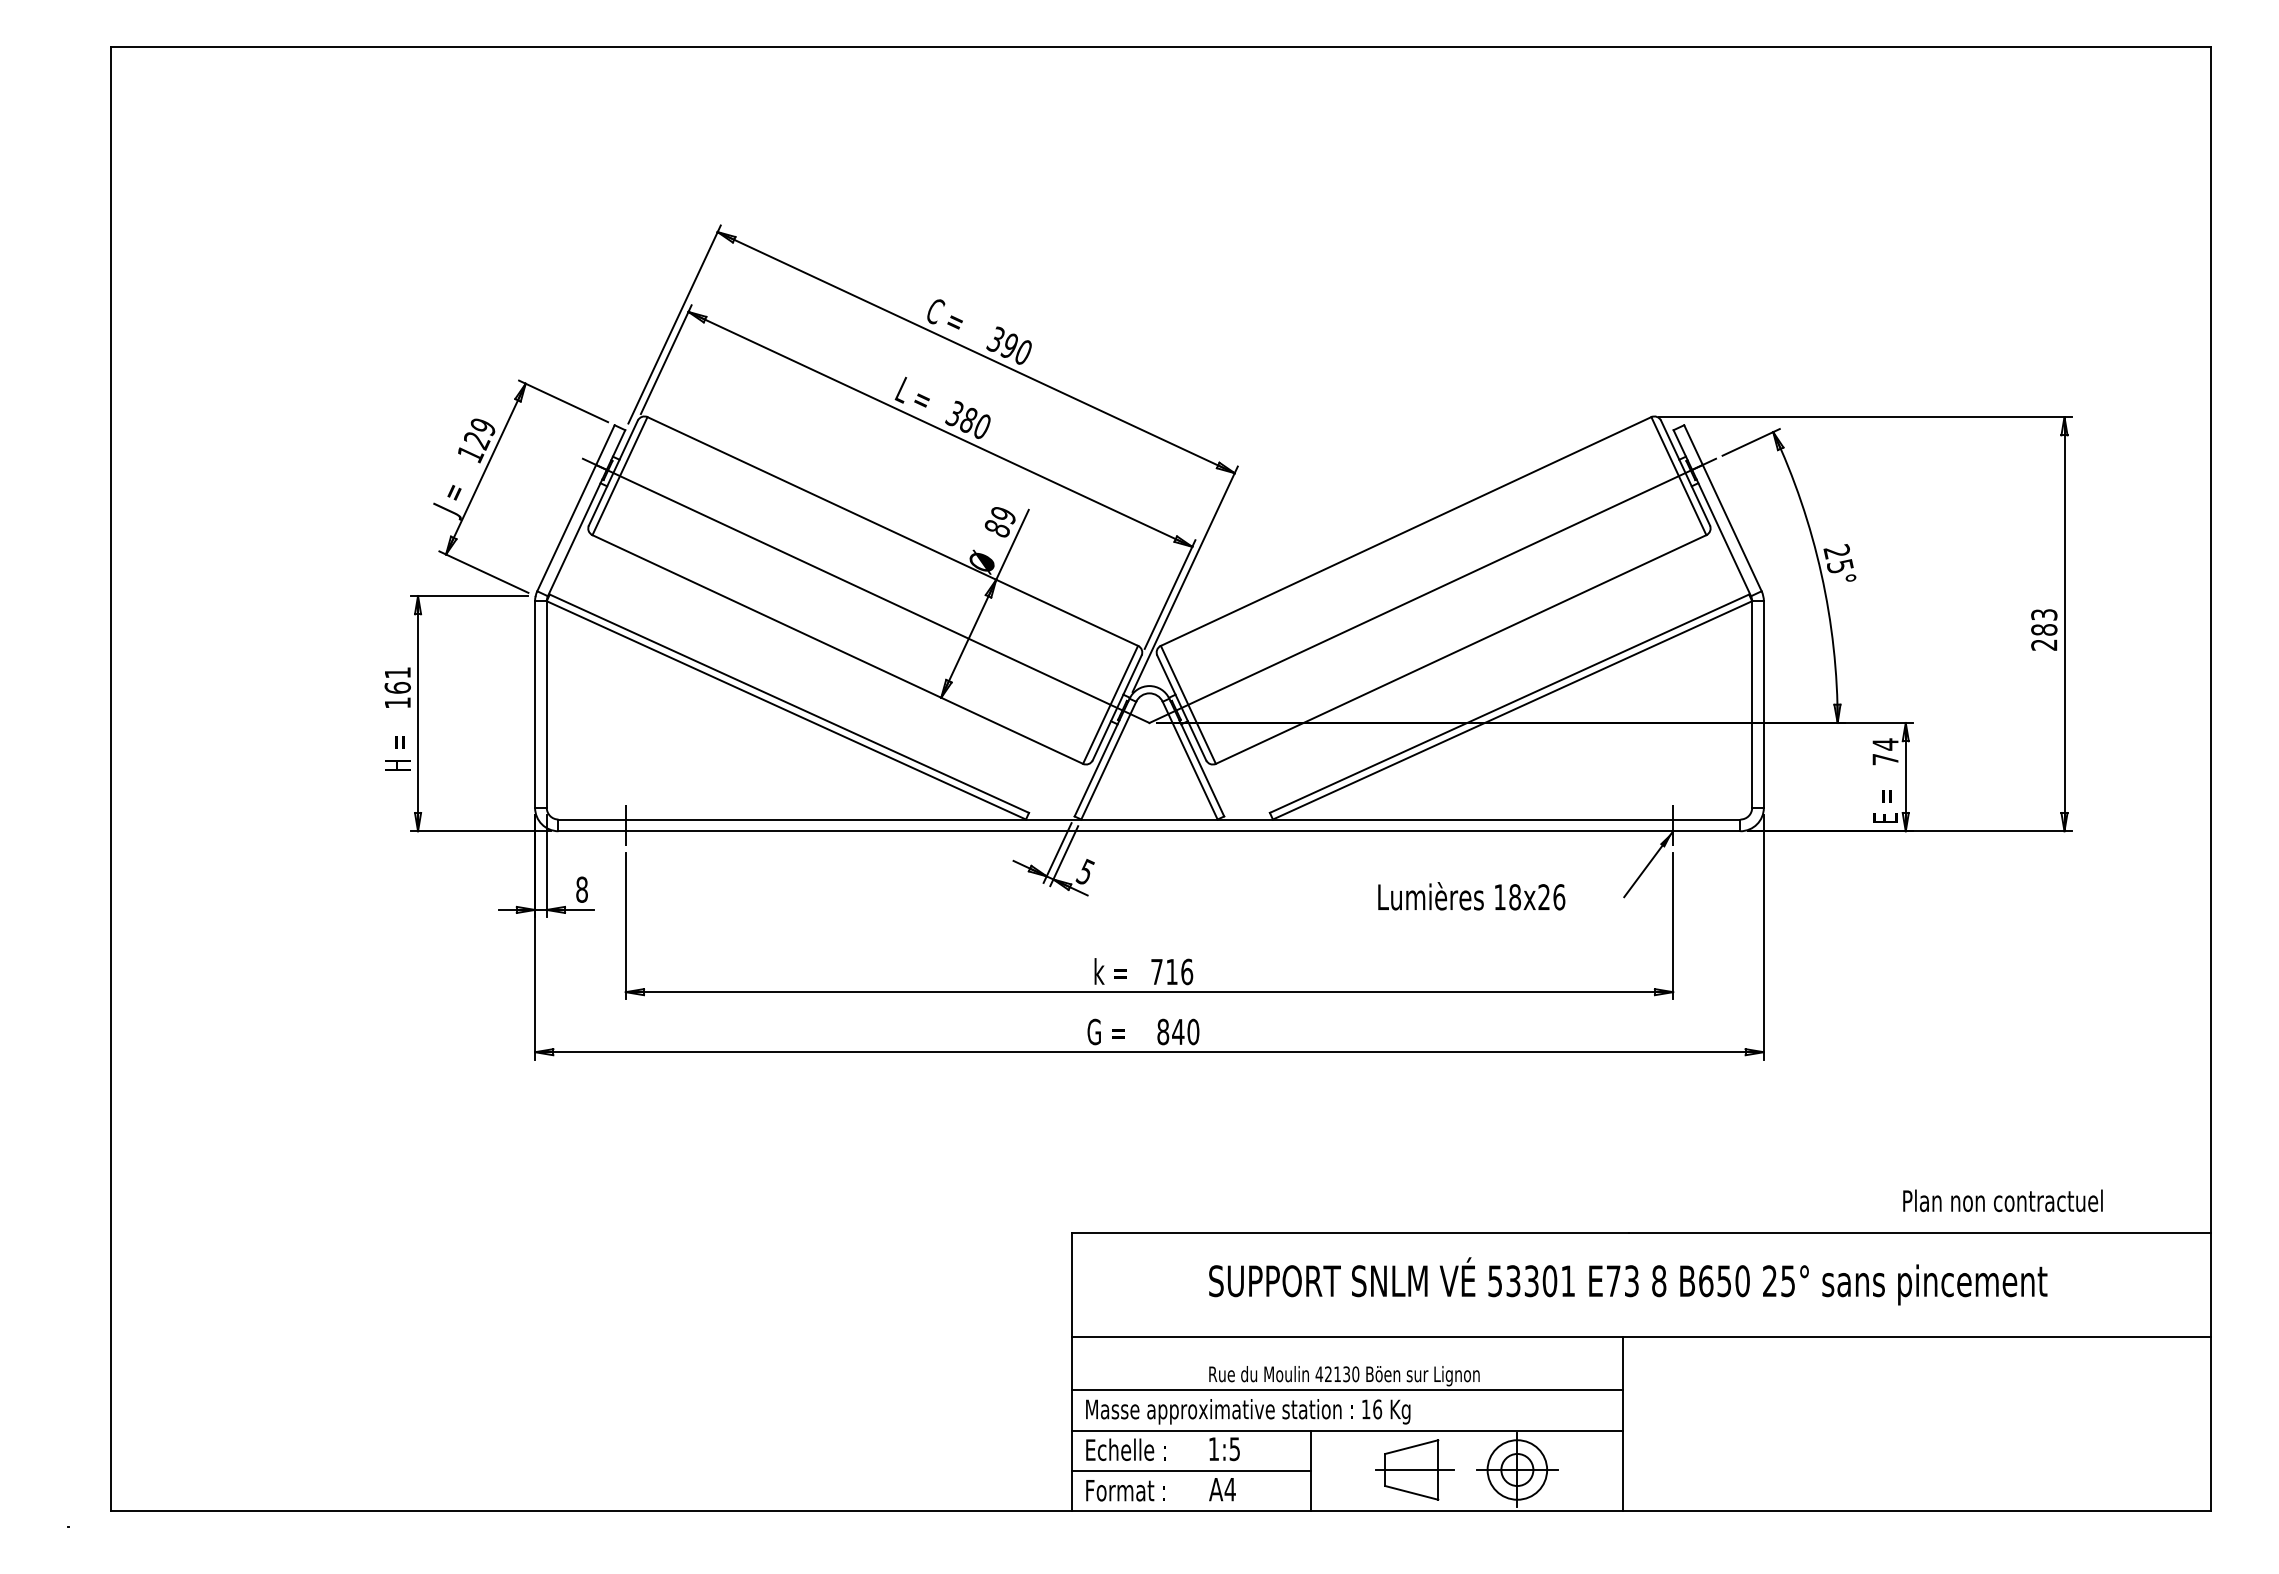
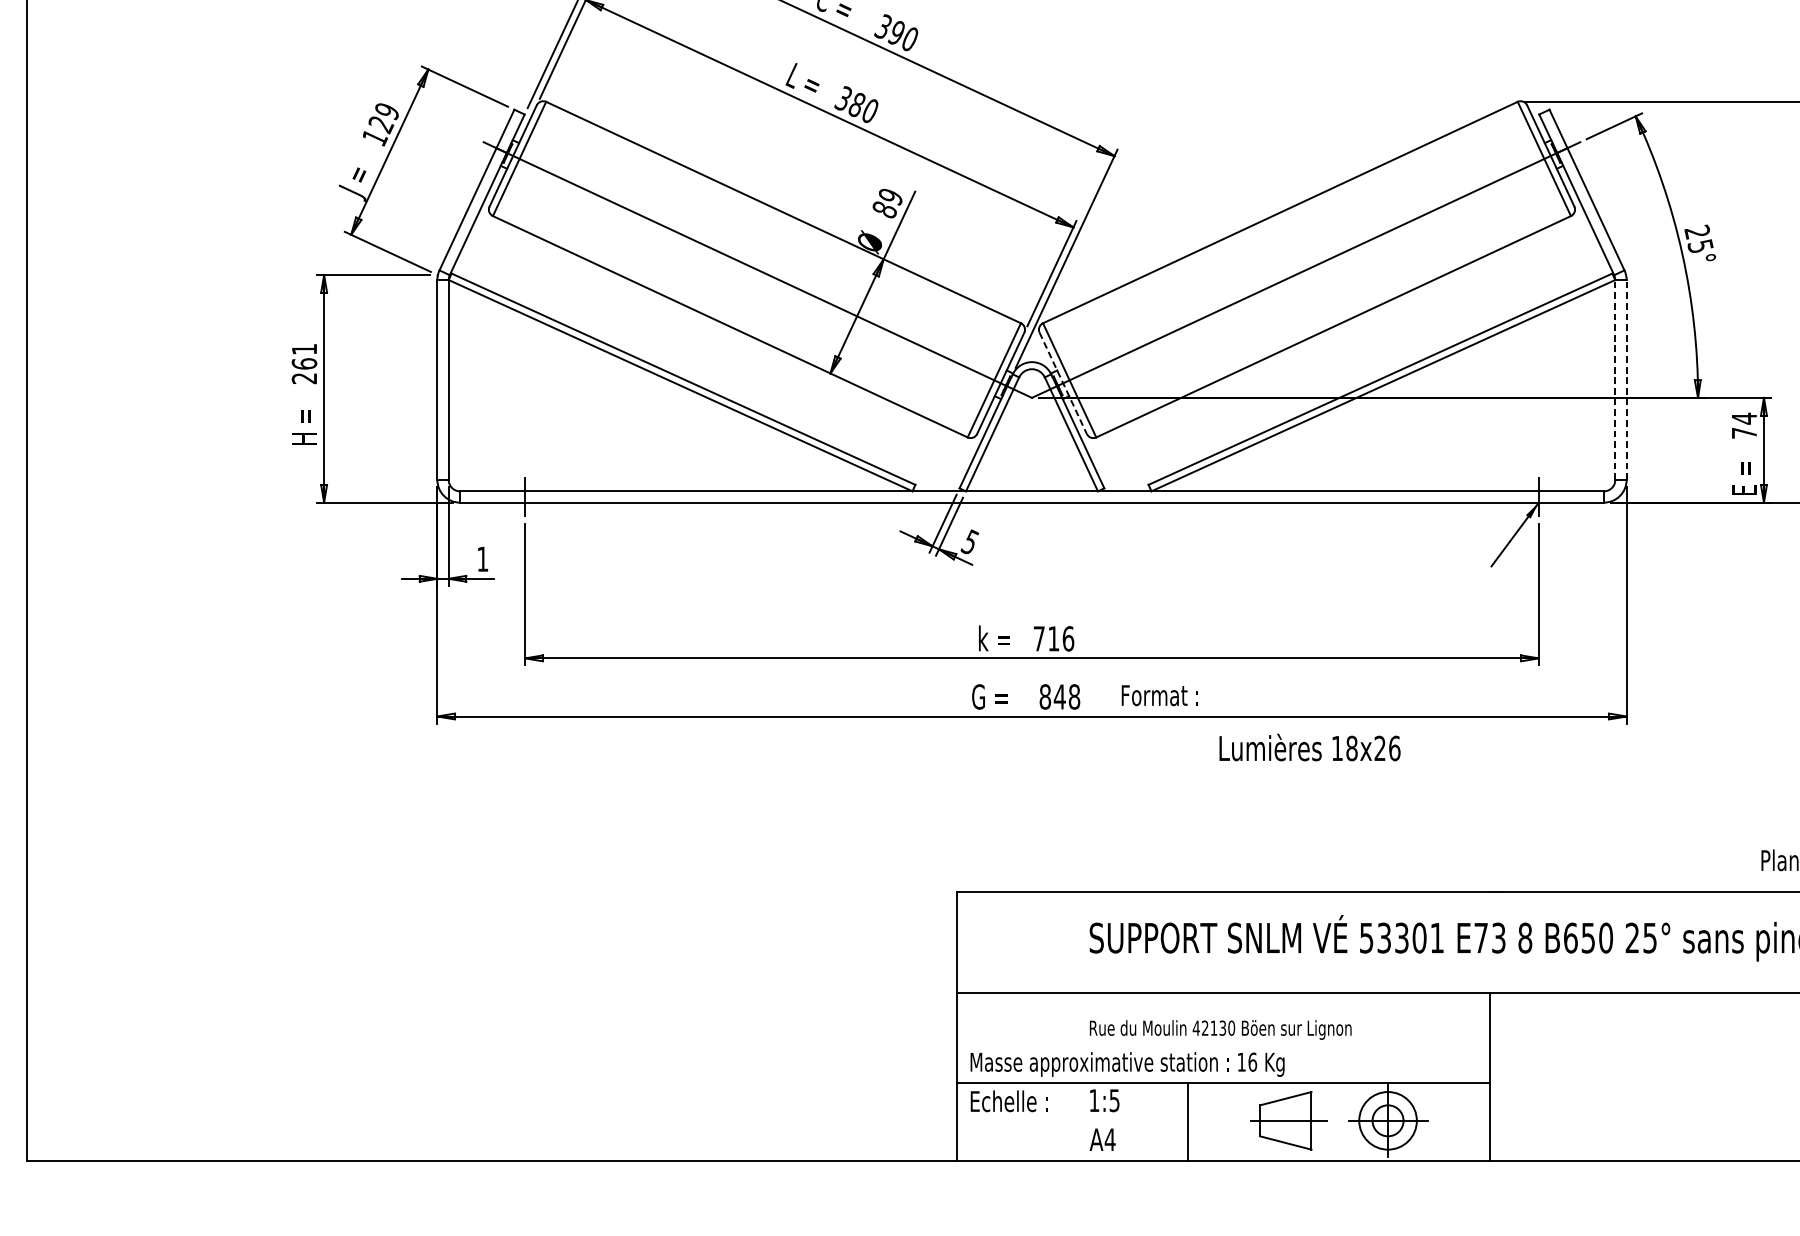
text: (397, 702) -> (304, 378), 161 -> 261
line: (1752, 704) -> (1615, 379), solid -> dashed
line: (1763, 704) -> (1626, 379), solid -> dashed
line: (1181, 708) -> (1062, 383), solid -> dashed
text: (581, 889) -> (482, 559), 8 -> 1
text: (1471, 896) -> (1309, 747), moved
text: (1193, 1031) -> (1074, 696), 840 -> 848
line: (1347, 1390) -> (1223, 1043), removed
line: (1191, 1470) -> (1072, 1121), removed
text: (1125, 1490) -> (1159, 695), moved

